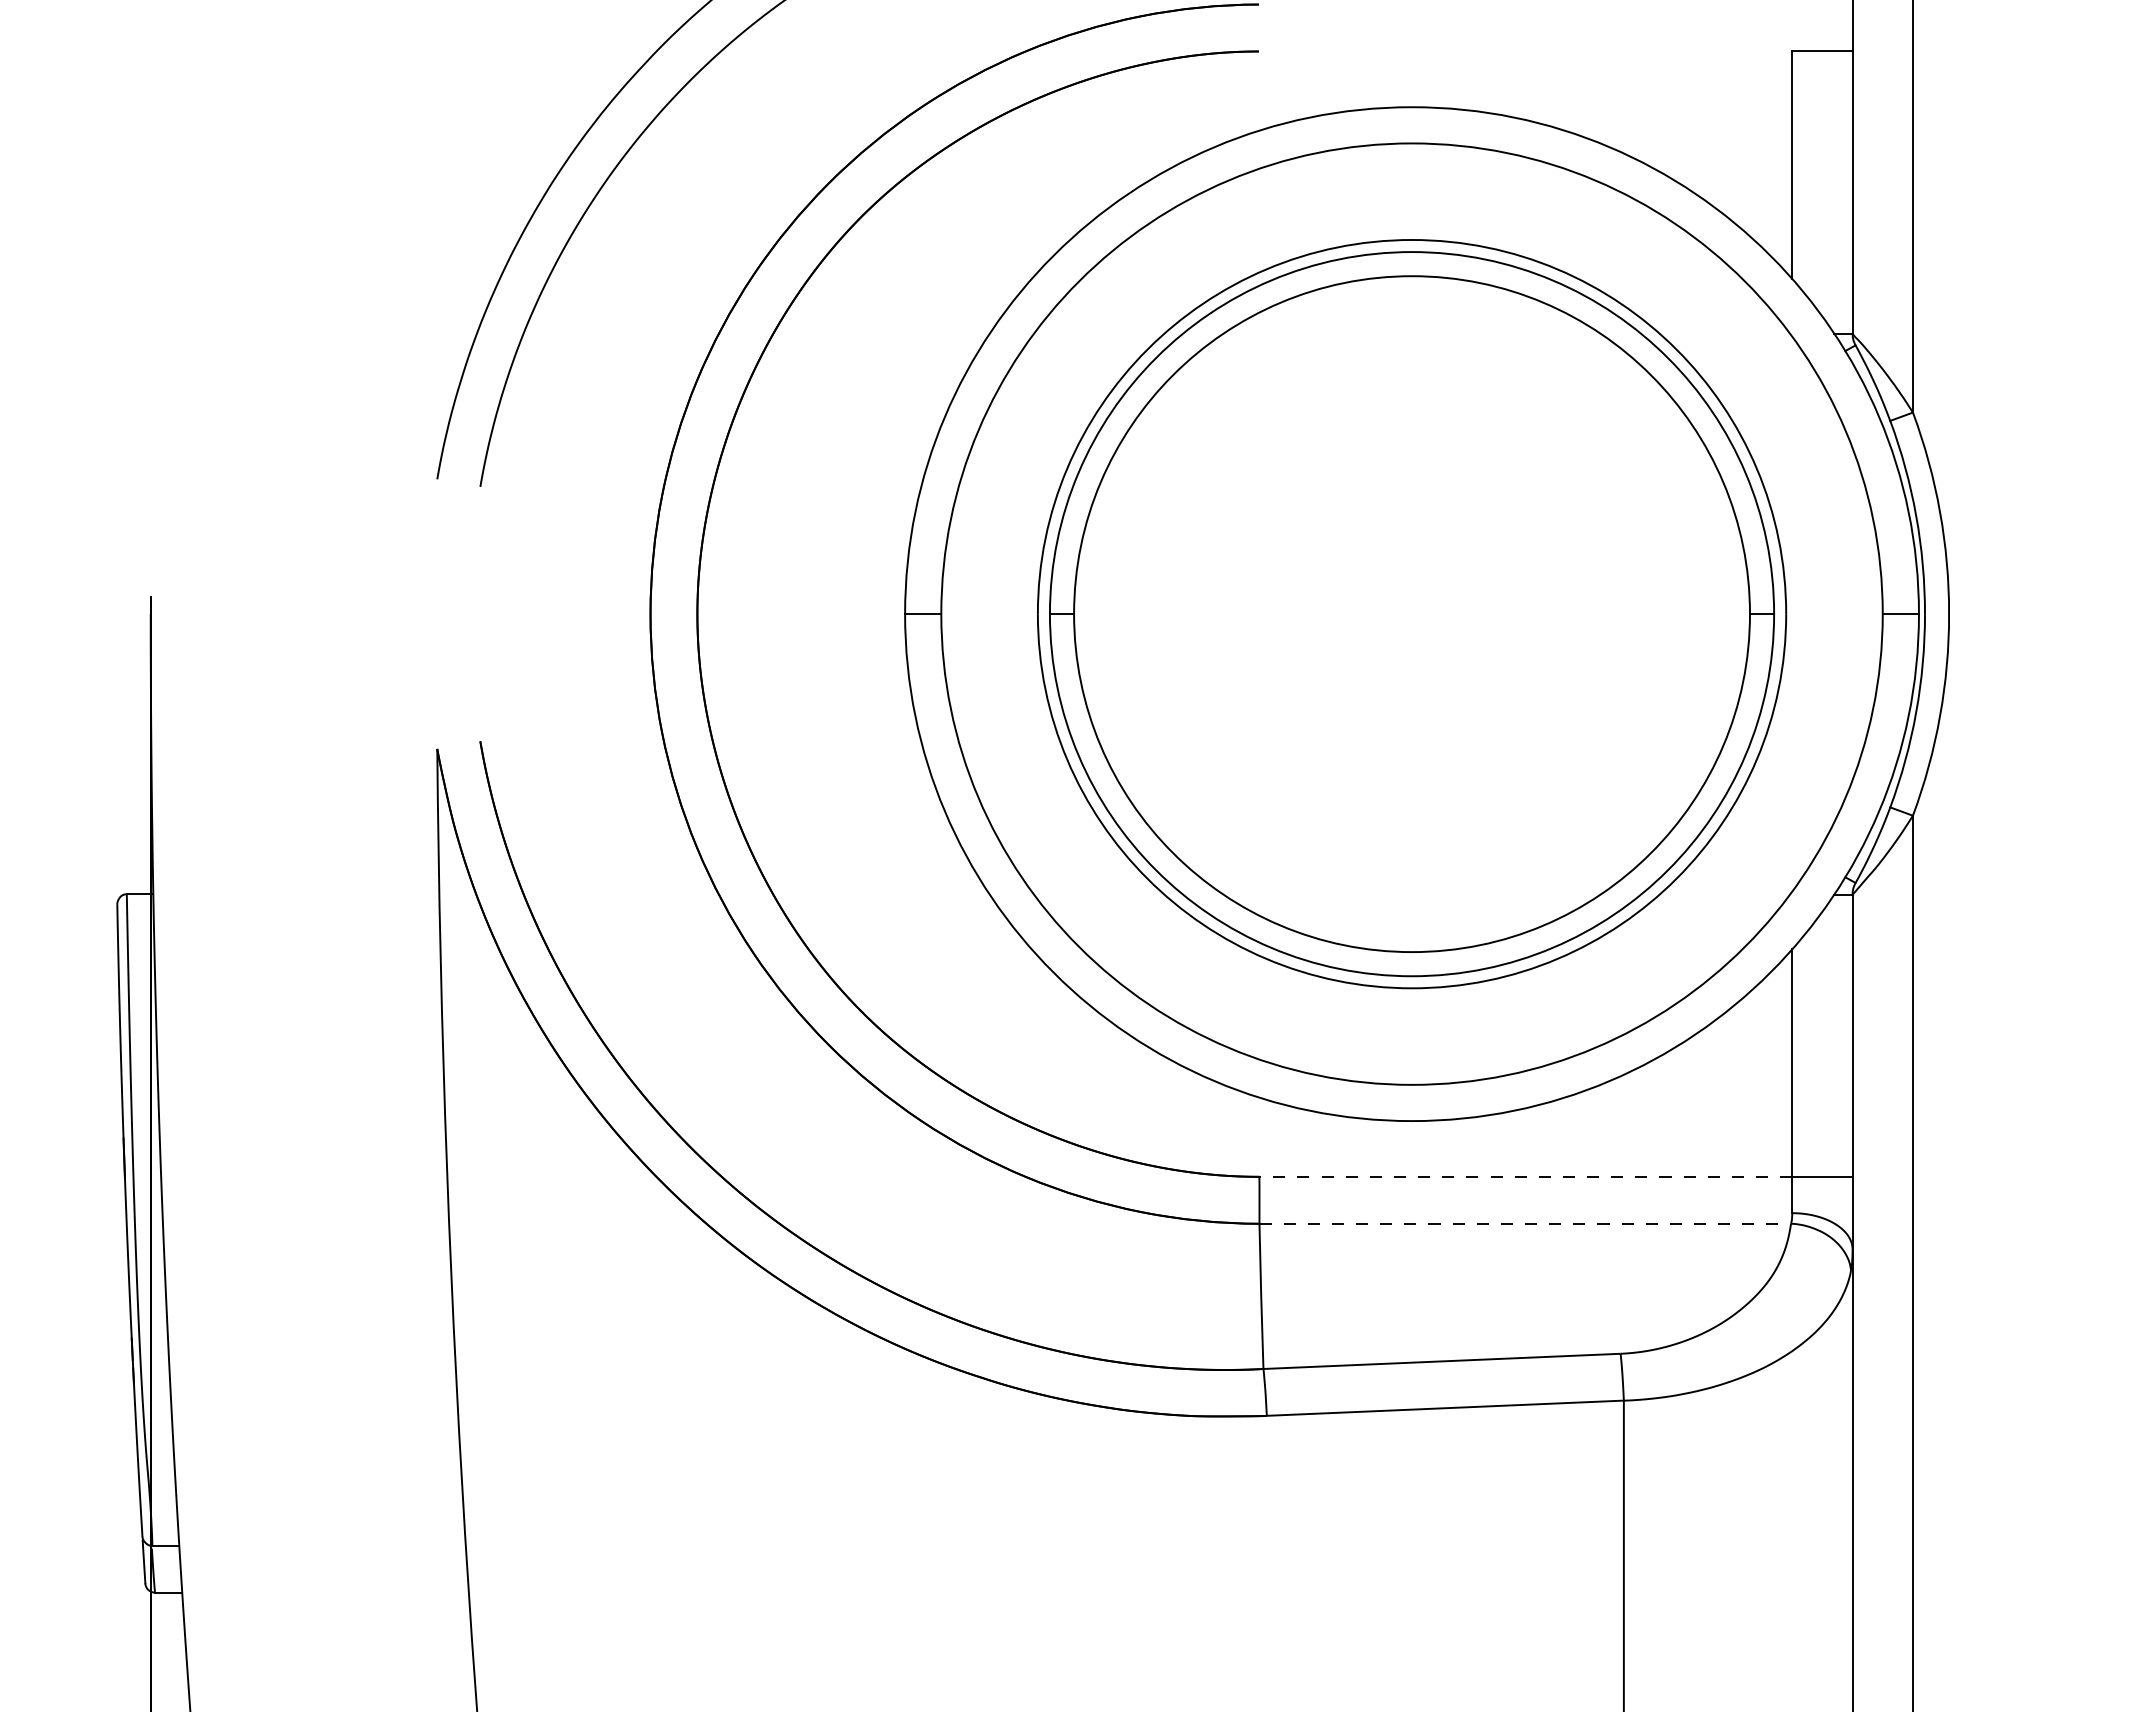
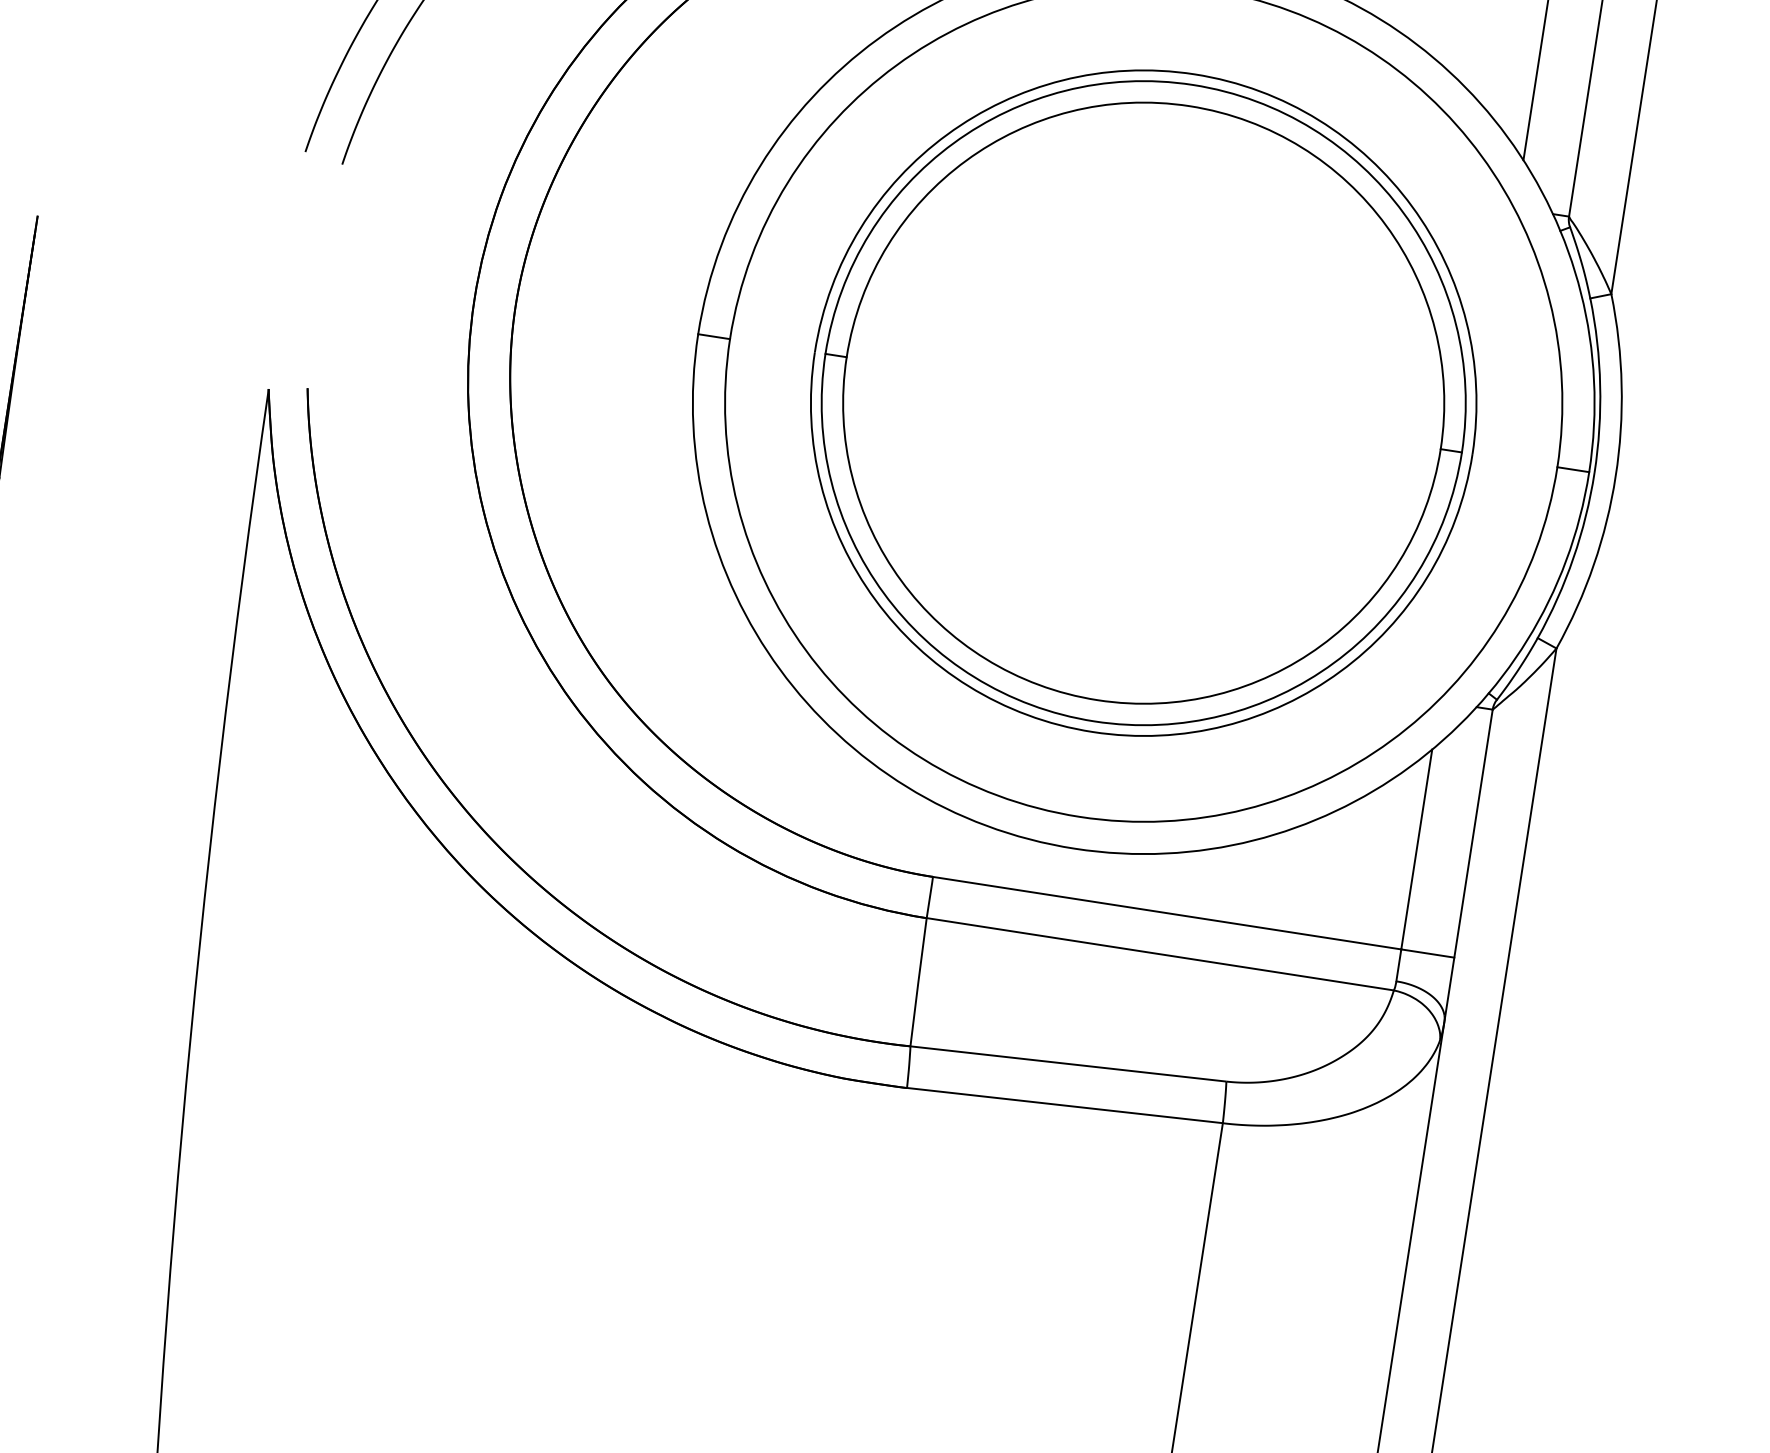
line: (1525, 1176) -> (1166, 912), dashed -> solid
line: (1525, 1223) -> (1160, 954), dashed -> solid

